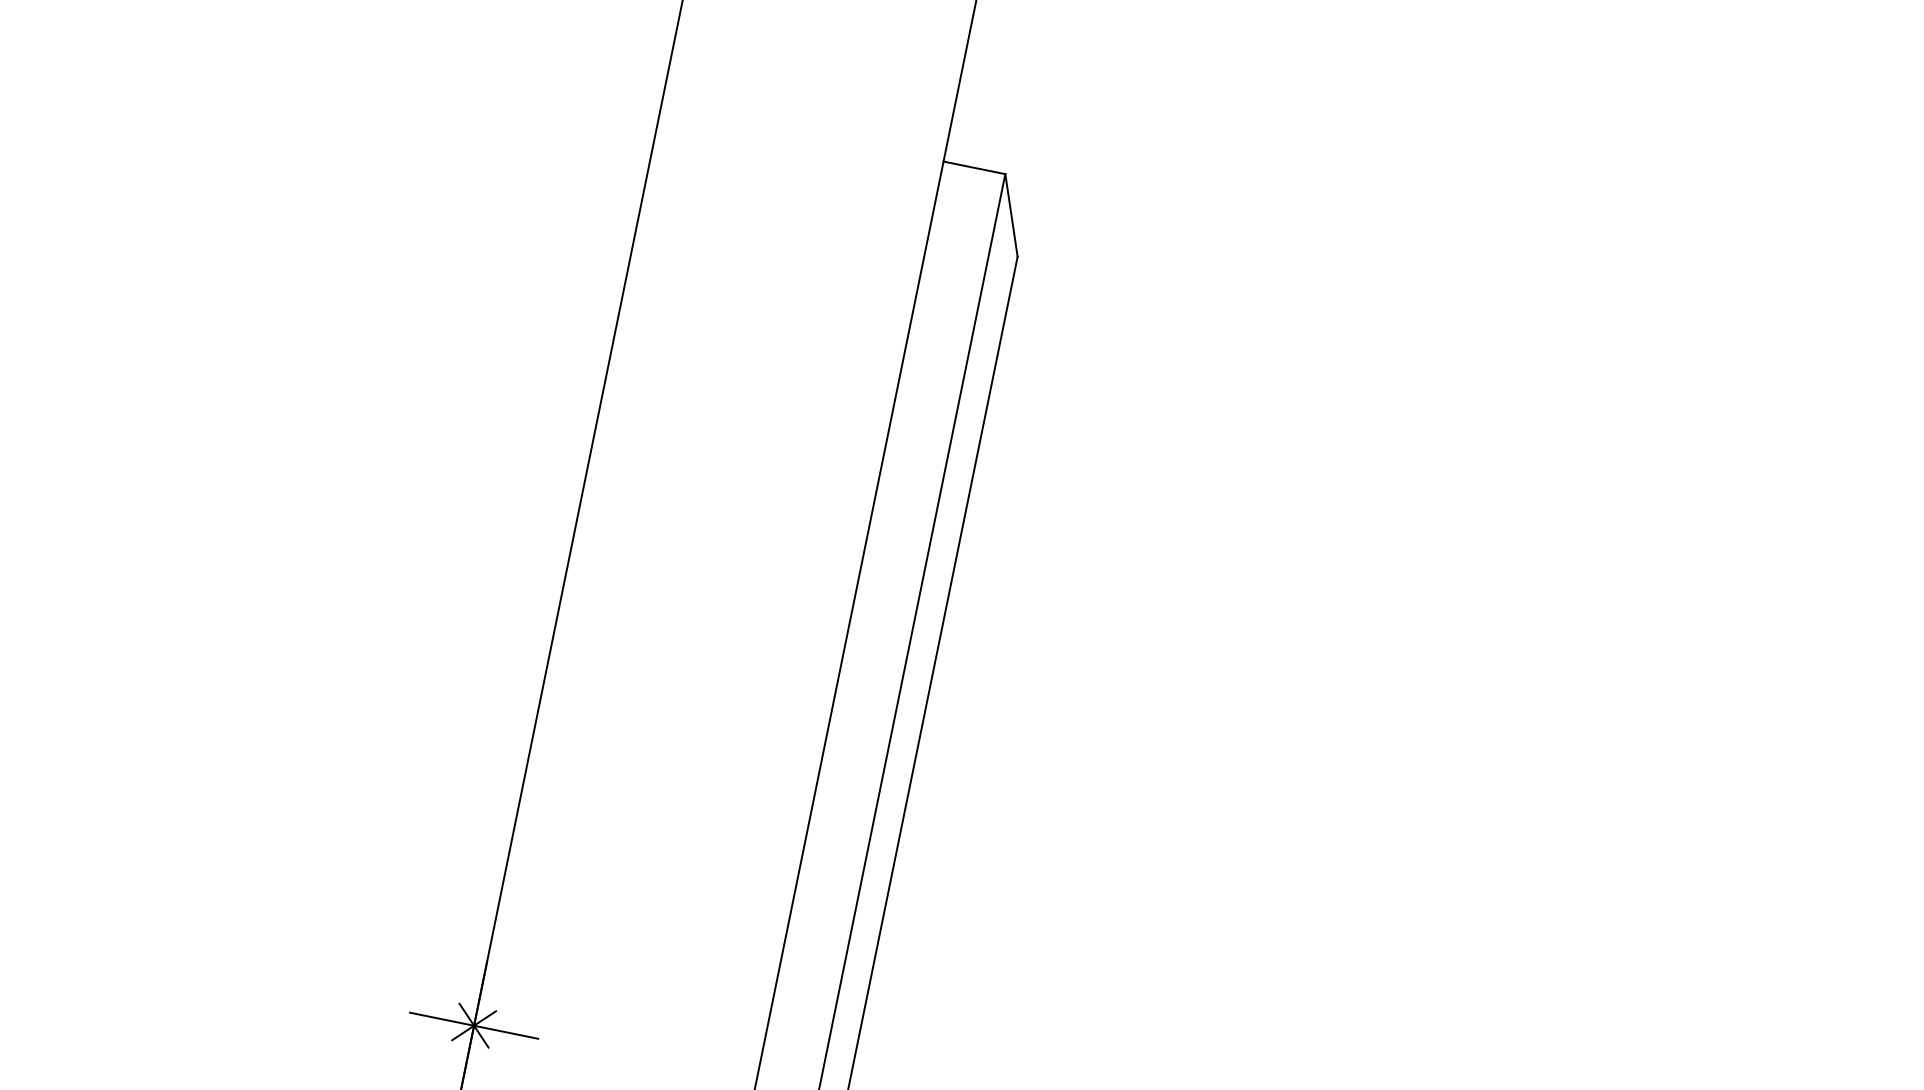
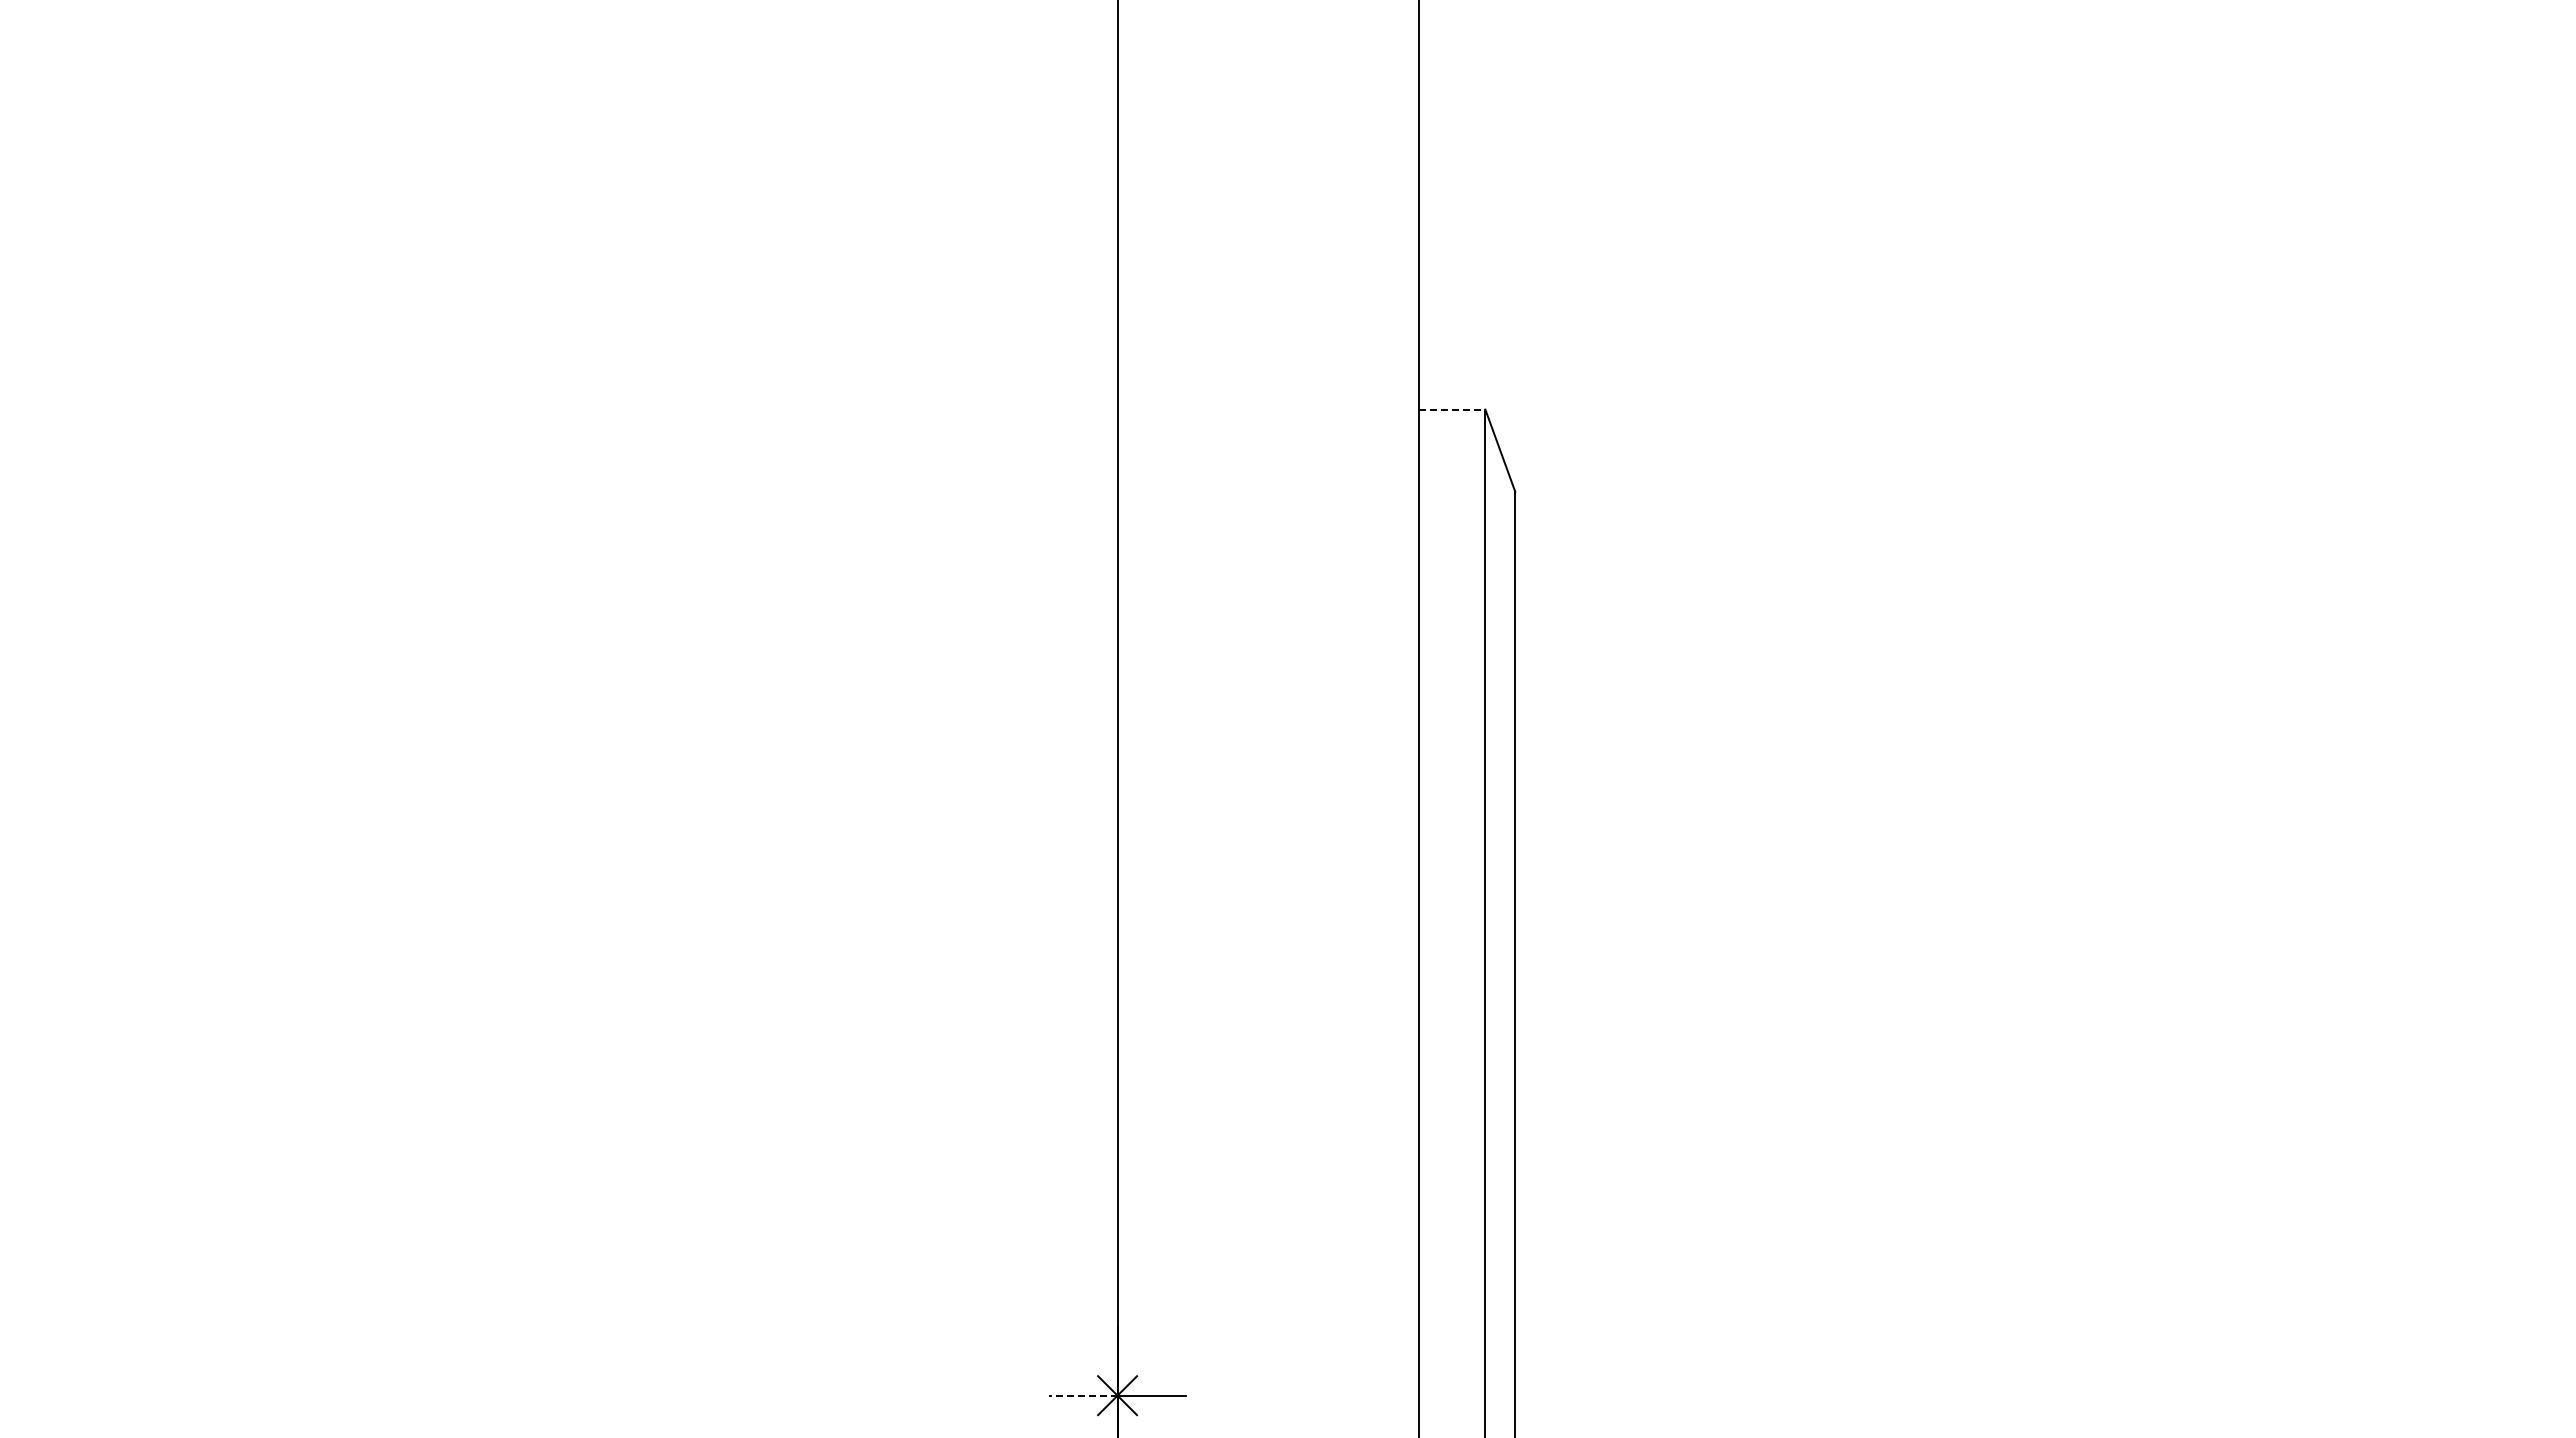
line: (974, 167) -> (1452, 409), solid -> dashed
line: (441, 1018) -> (1082, 1395), solid -> dashed

